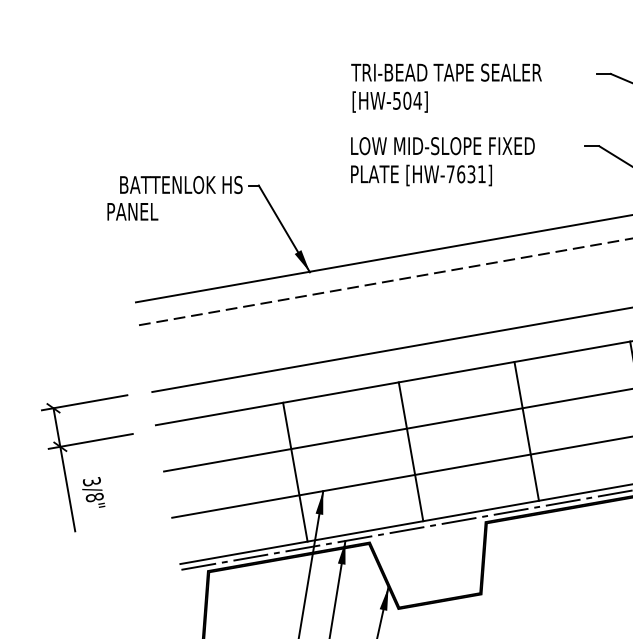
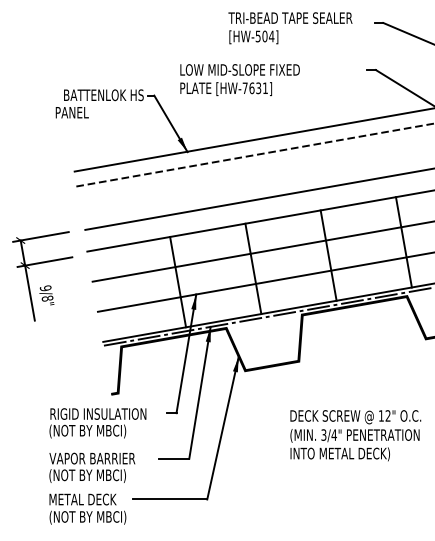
text: (446, 88) -> (290, 28), moved
text: (441, 160) -> (239, 79), moved
text: (91, 481) -> (45, 288), 3/8" -> 9/8"

